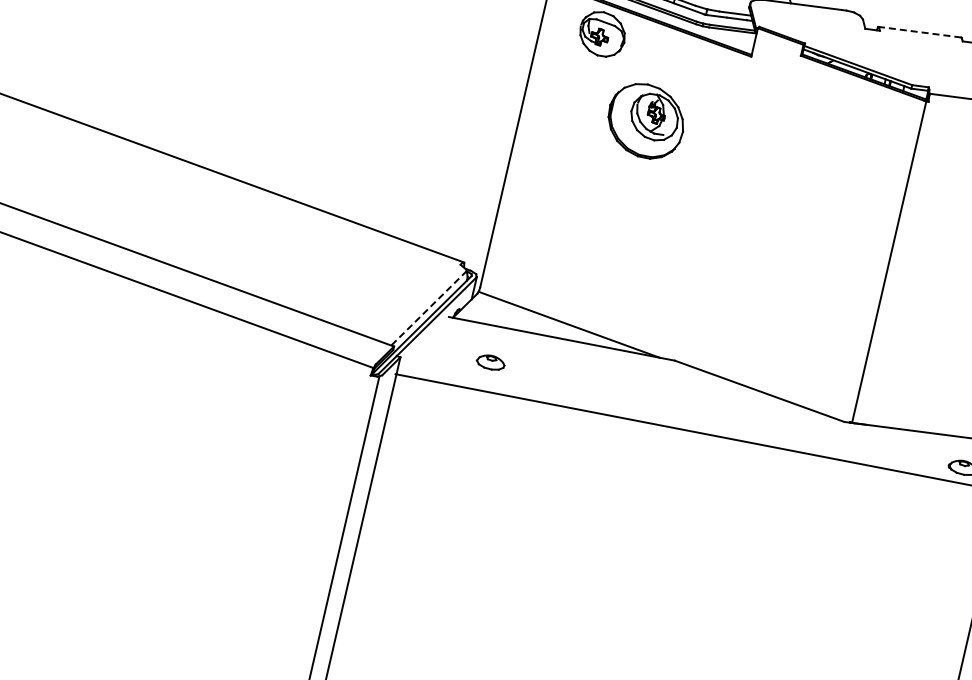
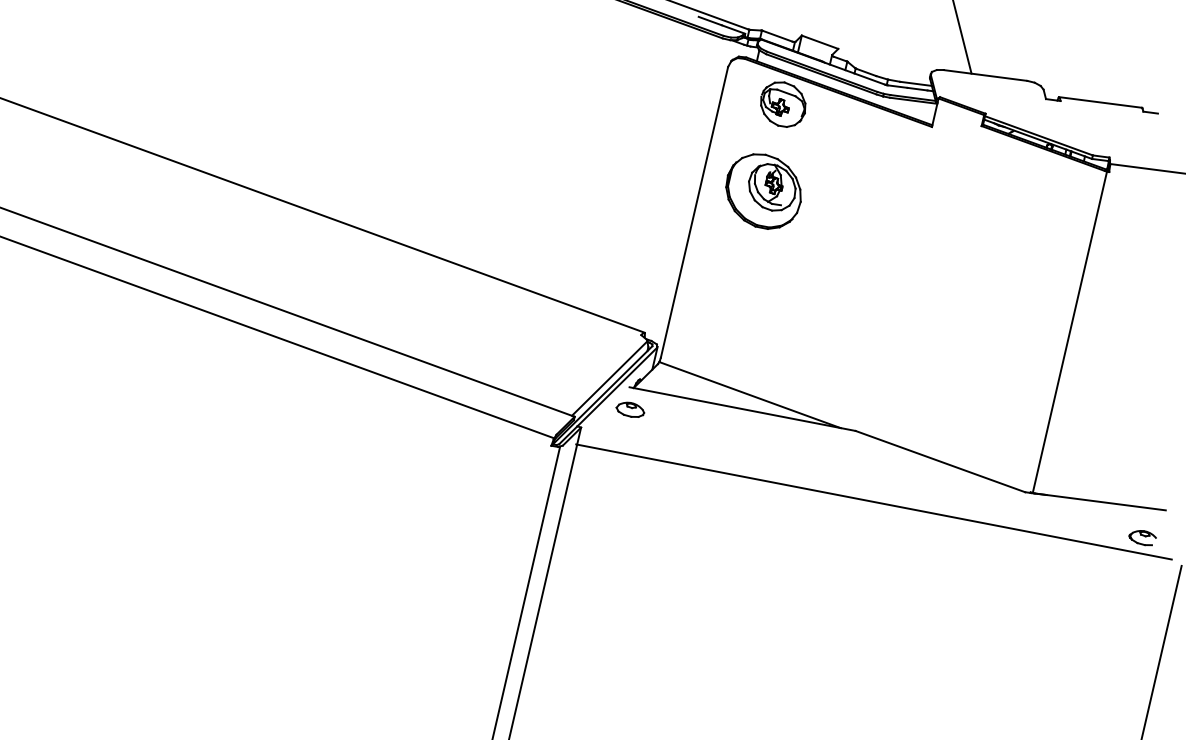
line: (919, 32) -> (1100, 102), dashed -> solid
part: (645, 121) -> (763, 191), moved
line: (428, 308) -> (609, 378), dashed -> solid
part: (490, 362) -> (630, 409), moved

